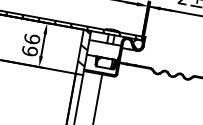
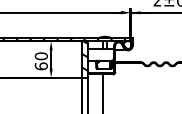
text: (31, 39) -> (40, 56), 66 -> 60

